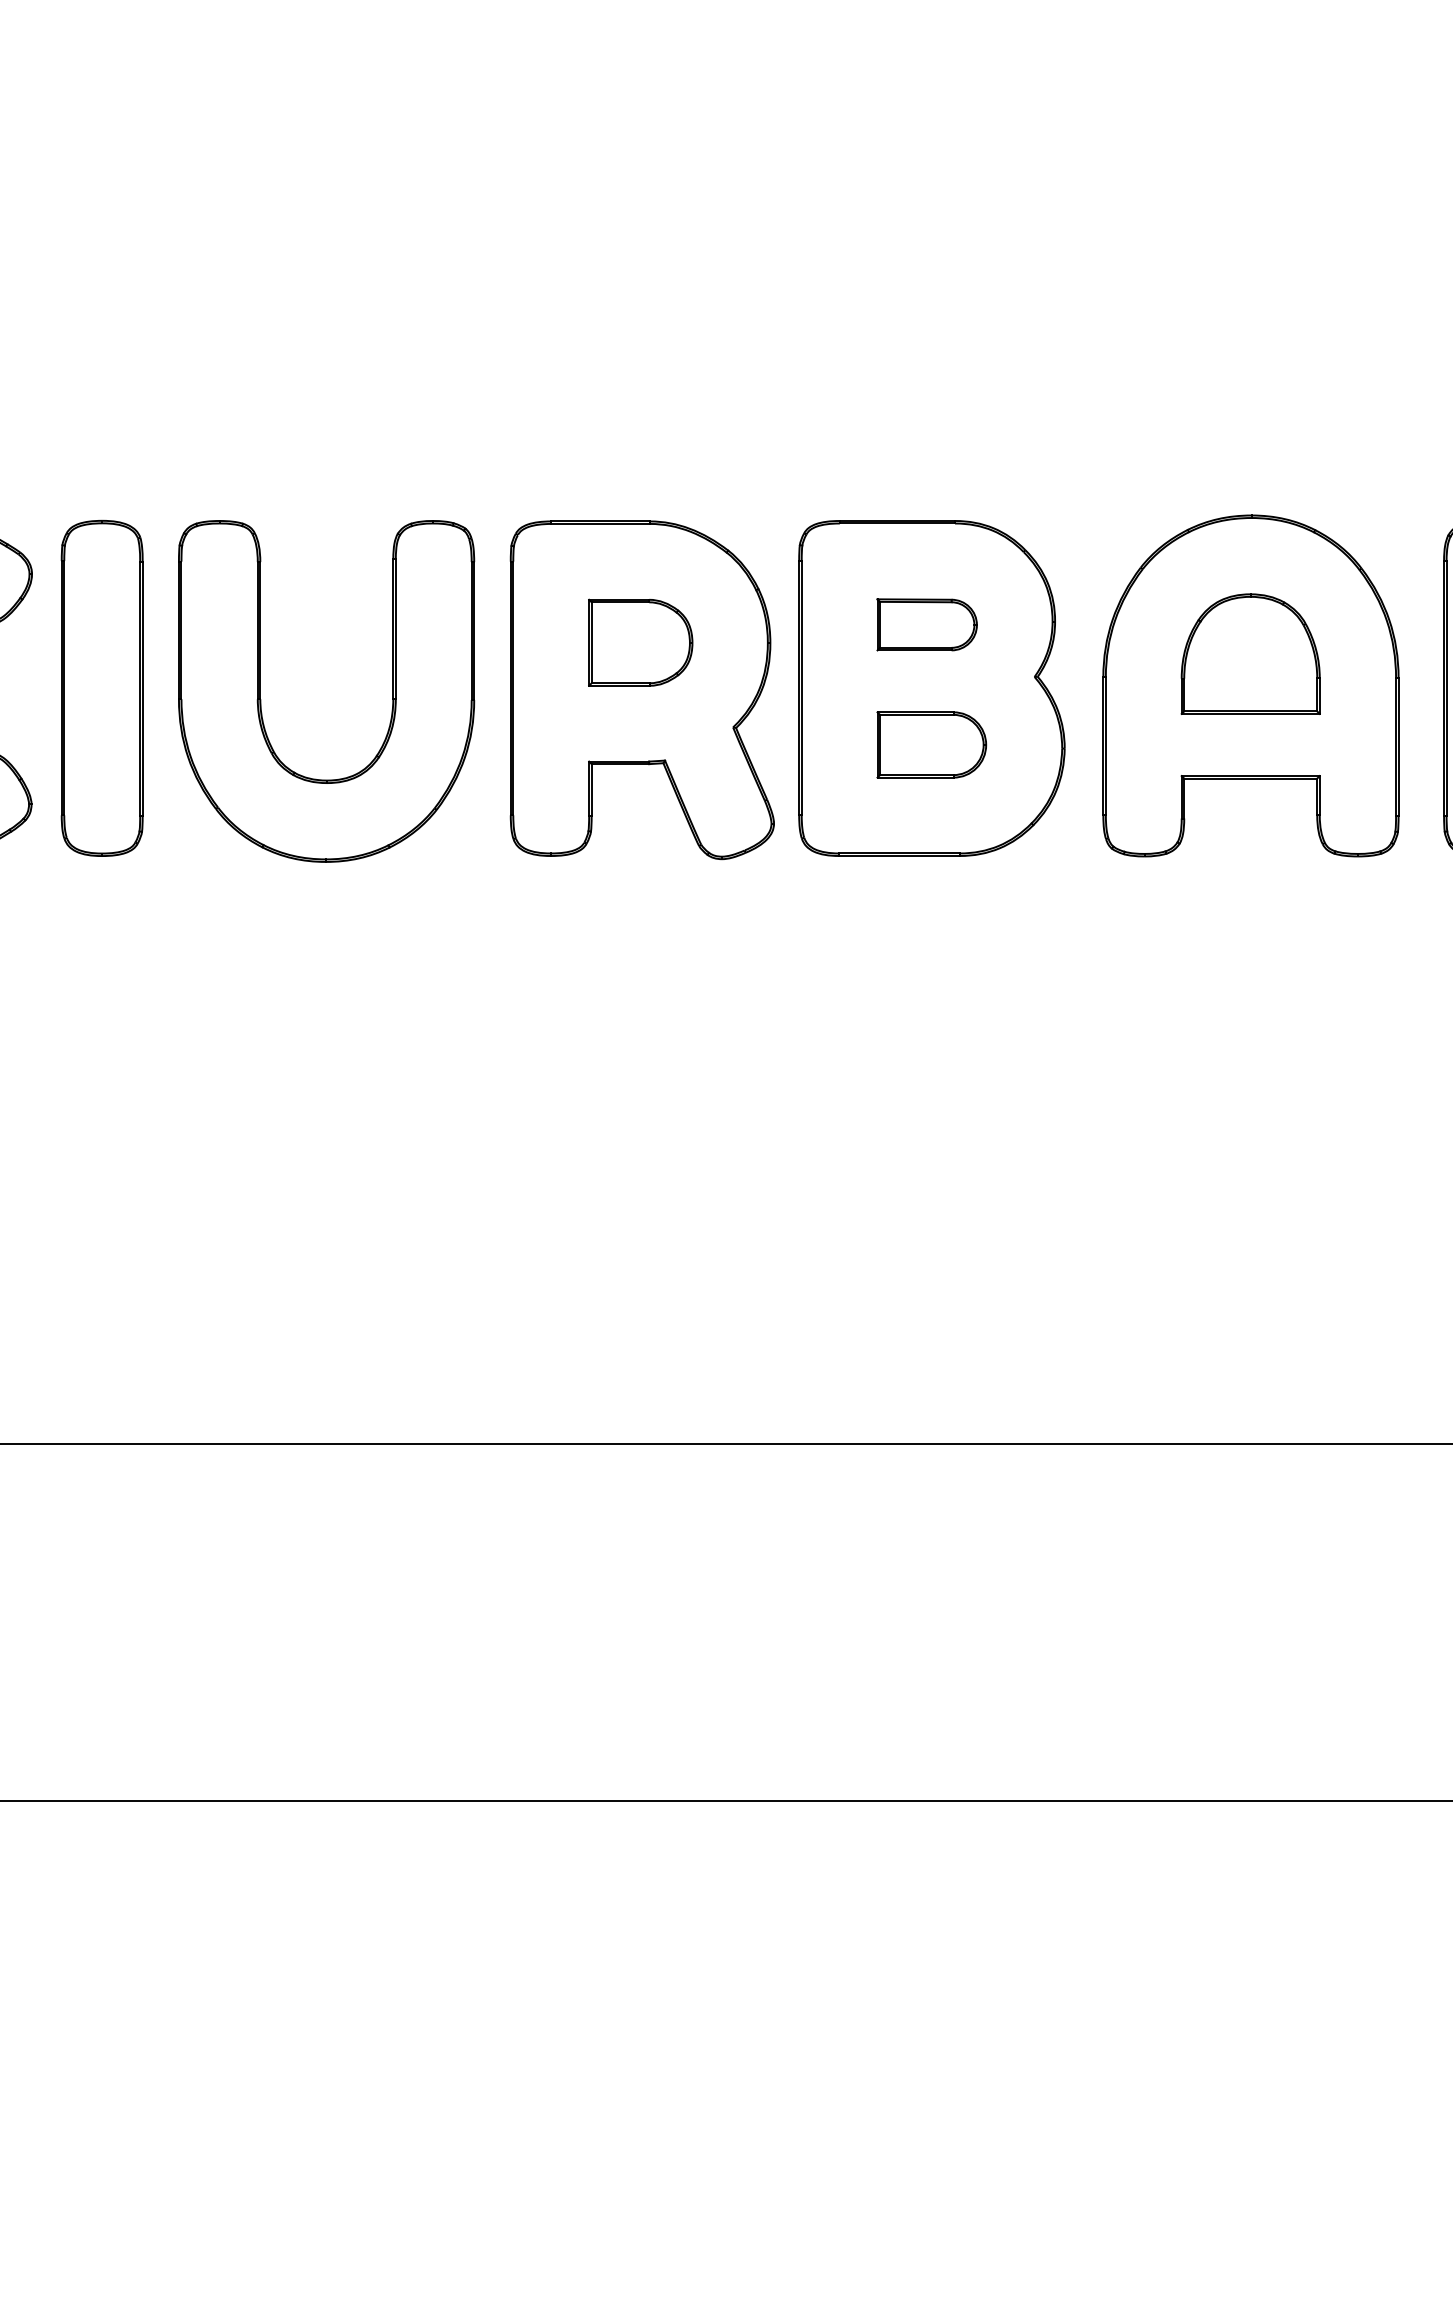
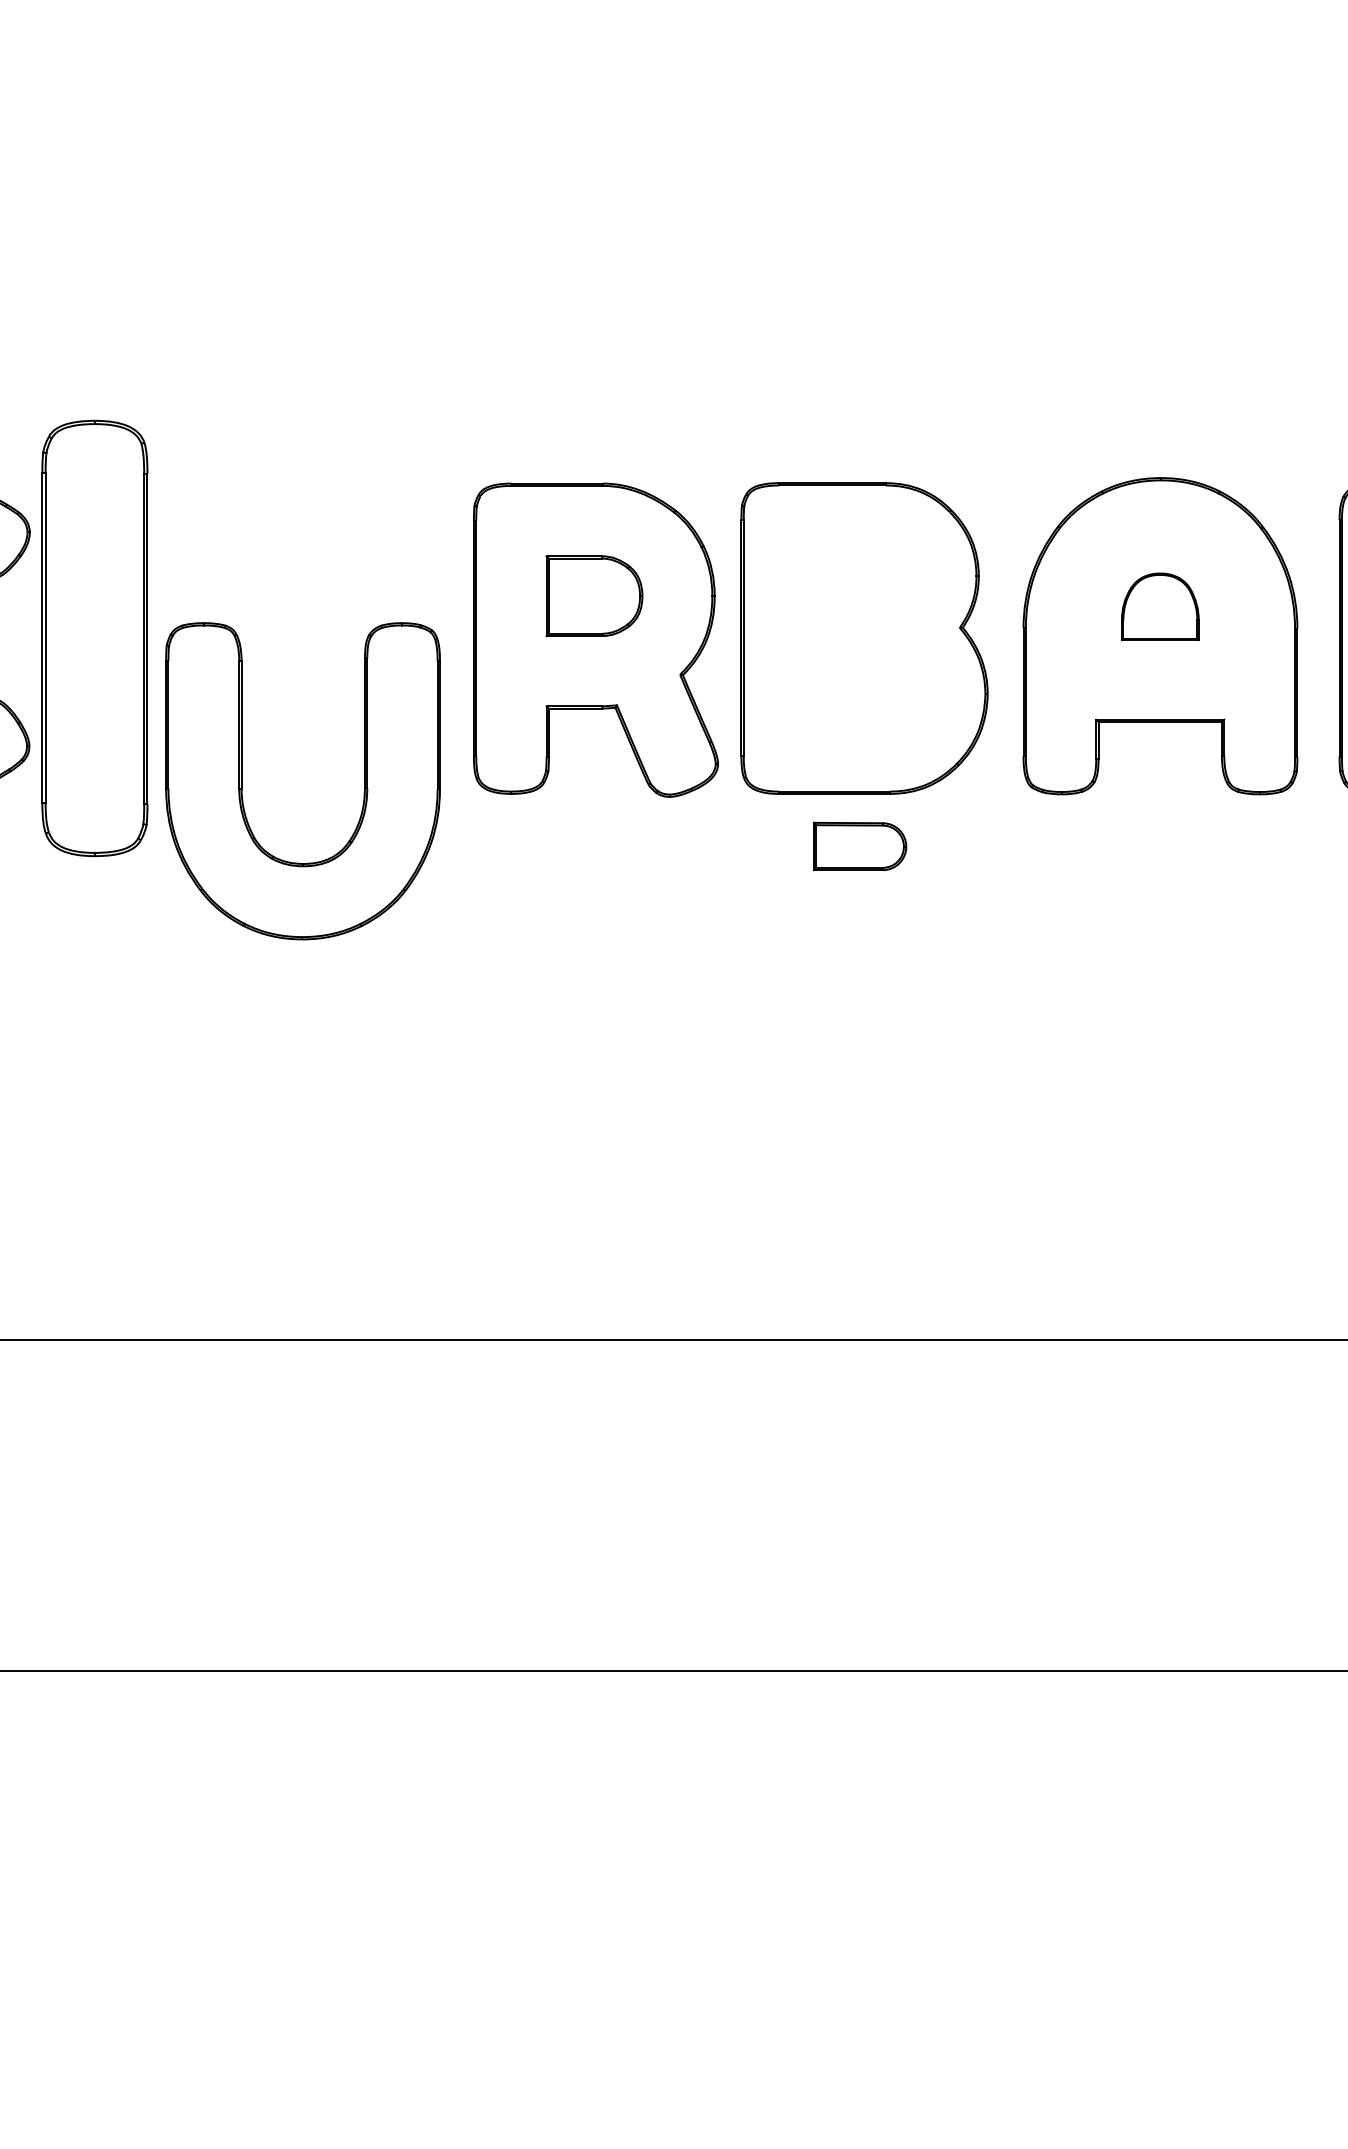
part: (927, 624) -> (860, 846), moved
part: (1250, 653) -> (1160, 606), size x0.6
part: (101, 688) -> (94, 638), size x1.4
part: (261, 691) -> (242, 781), moved
part: (931, 744) -> (864, 690), removed

